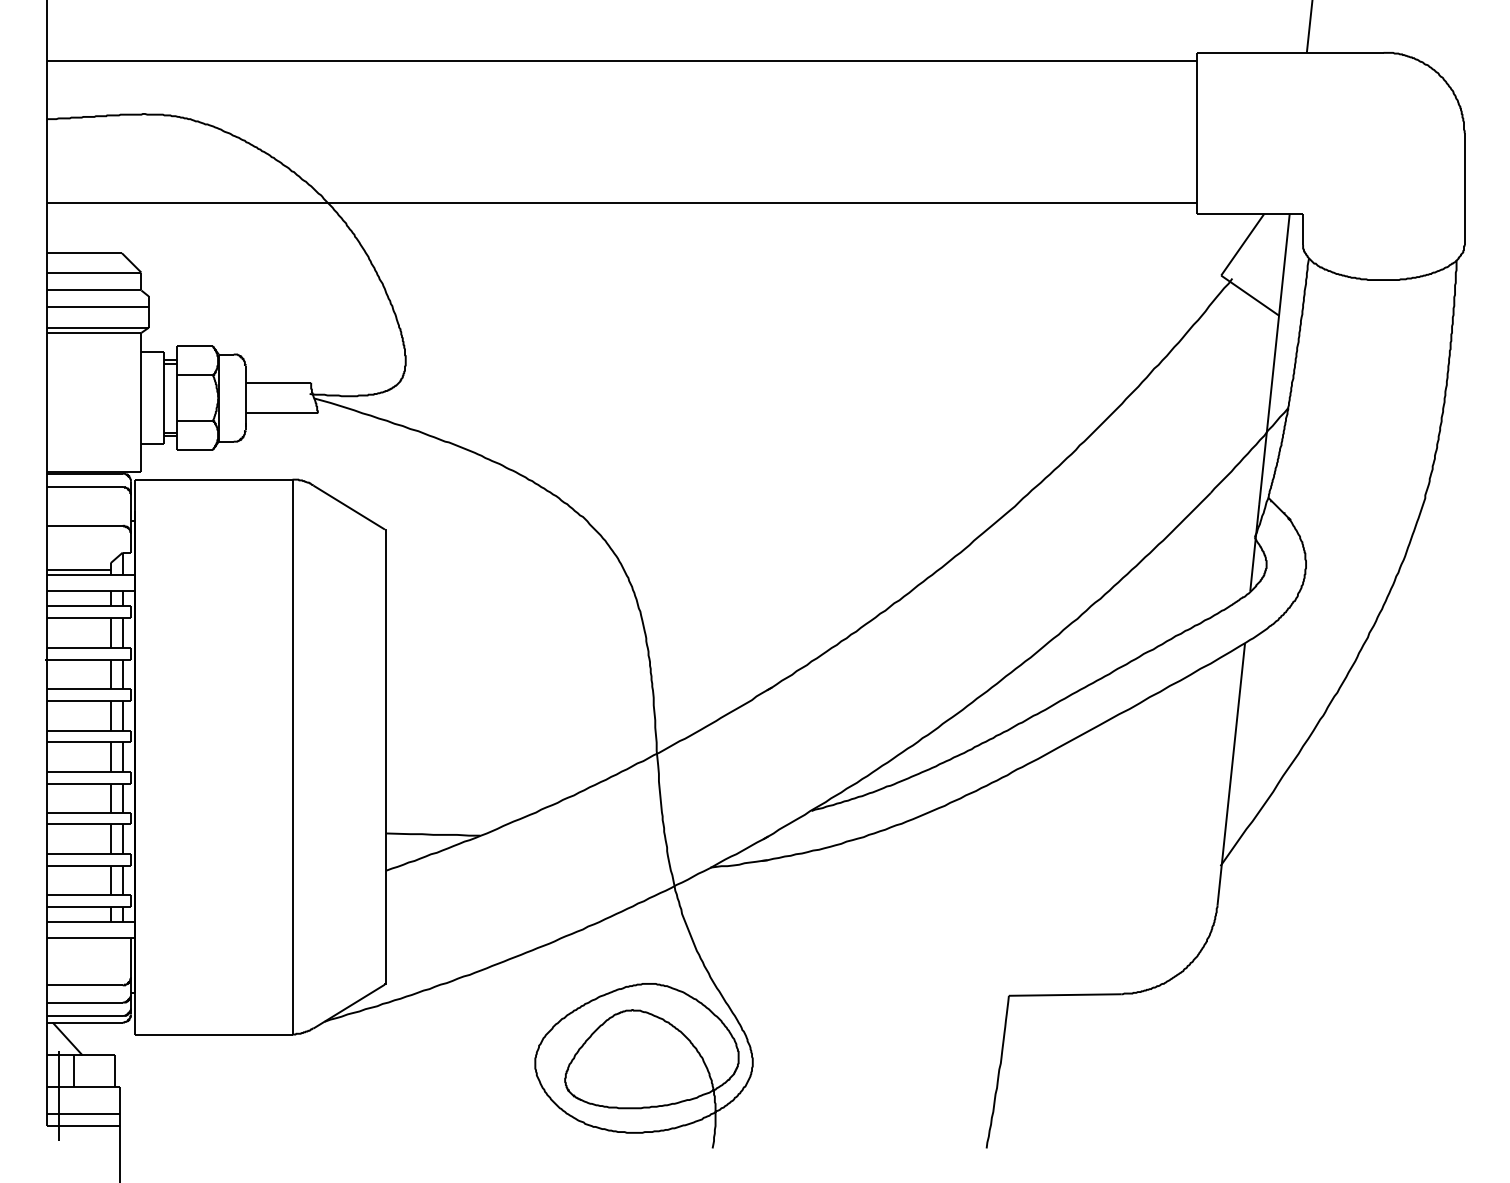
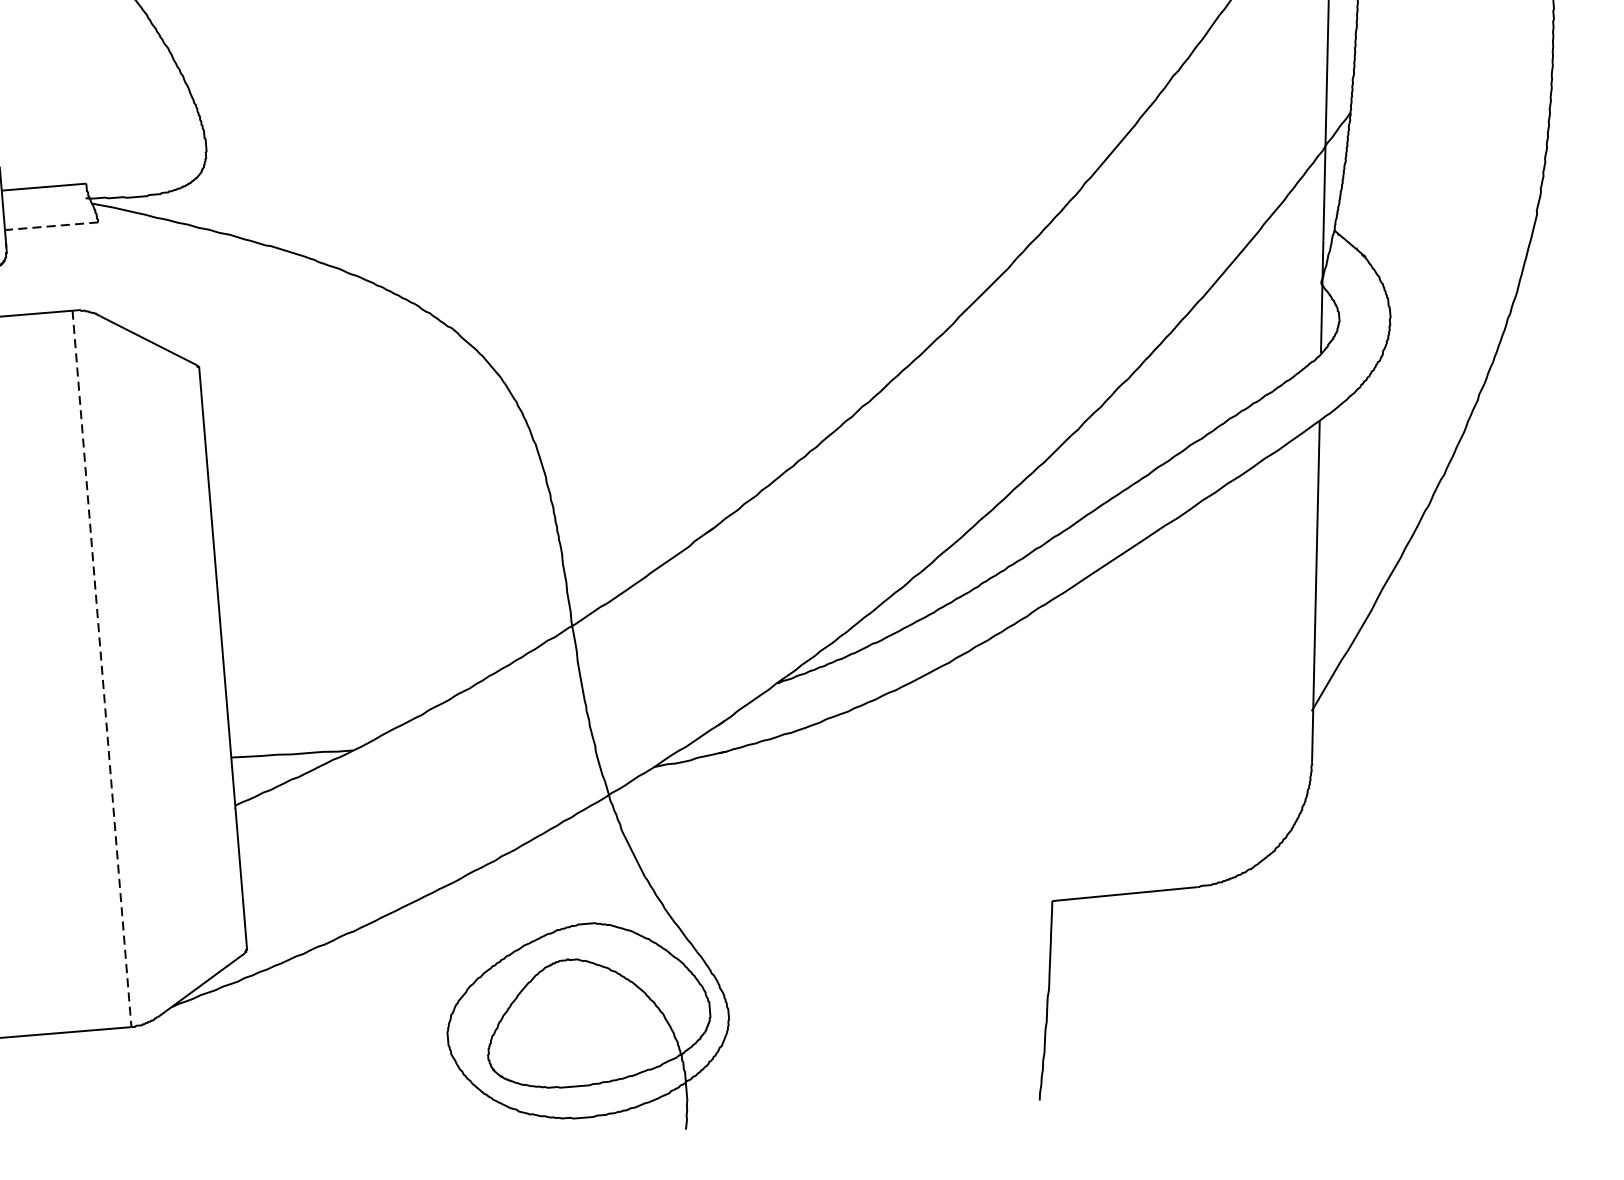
line: (281, 413) -> (51, 226), solid -> dashed
line: (292, 757) -> (102, 669), solid -> dashed

